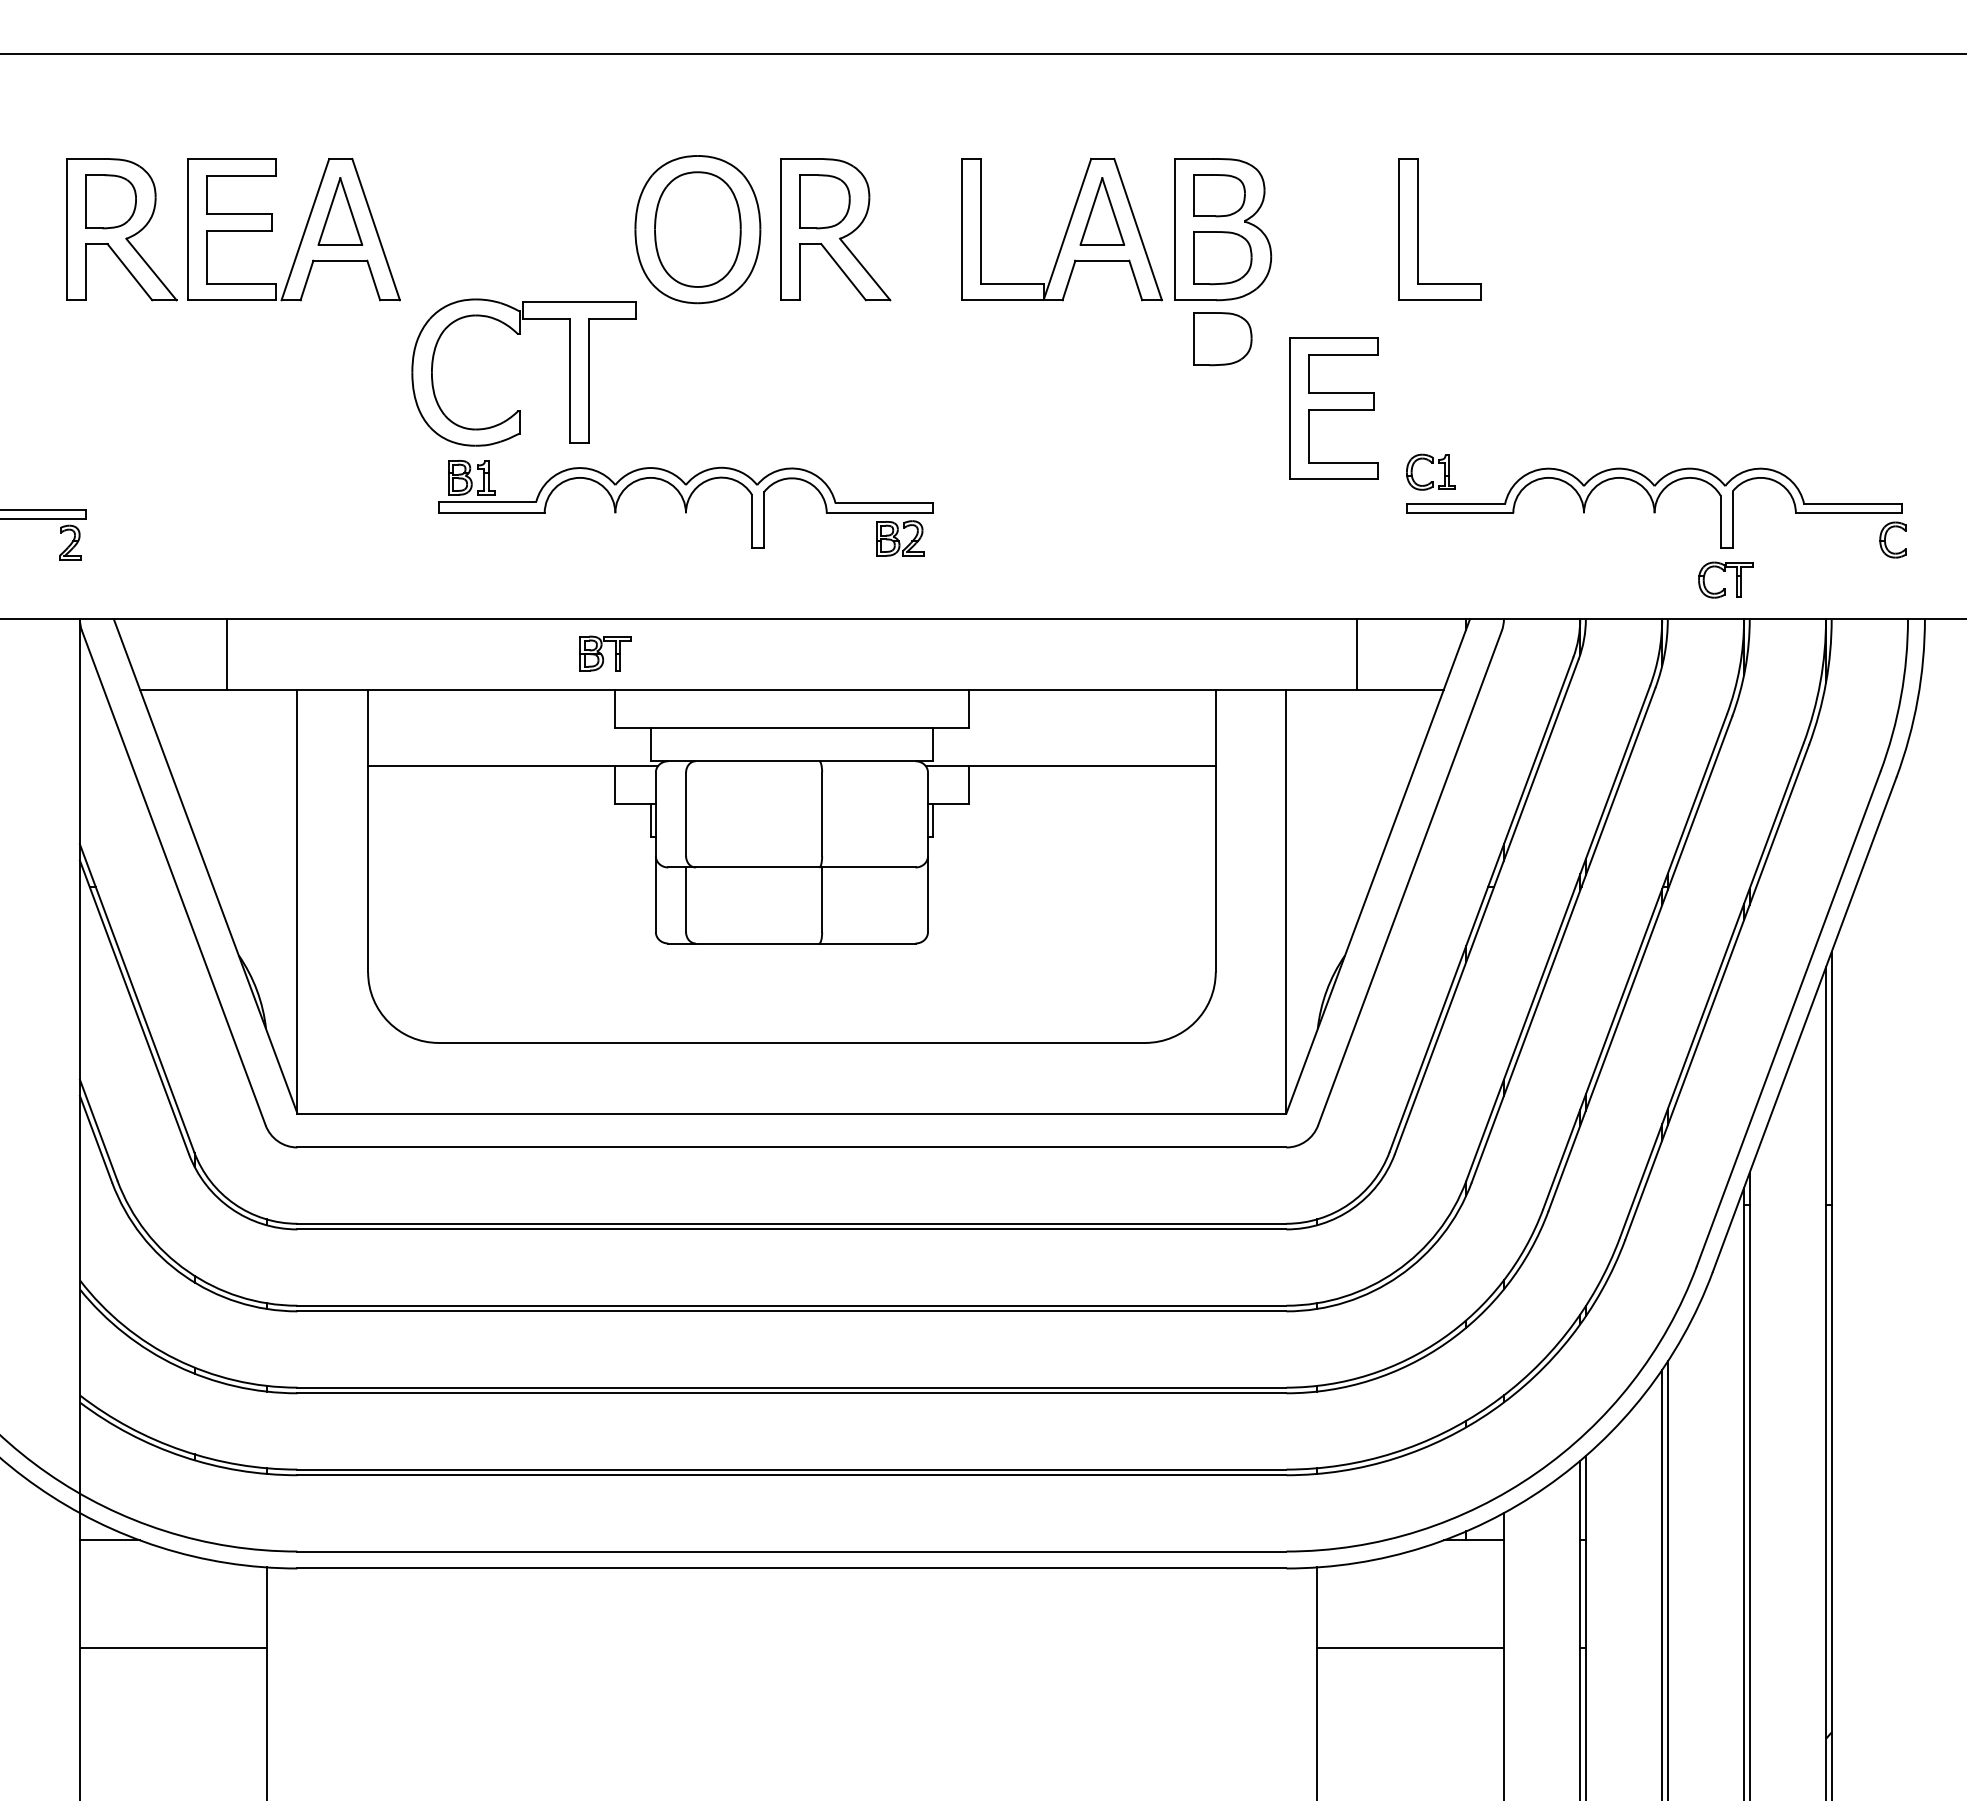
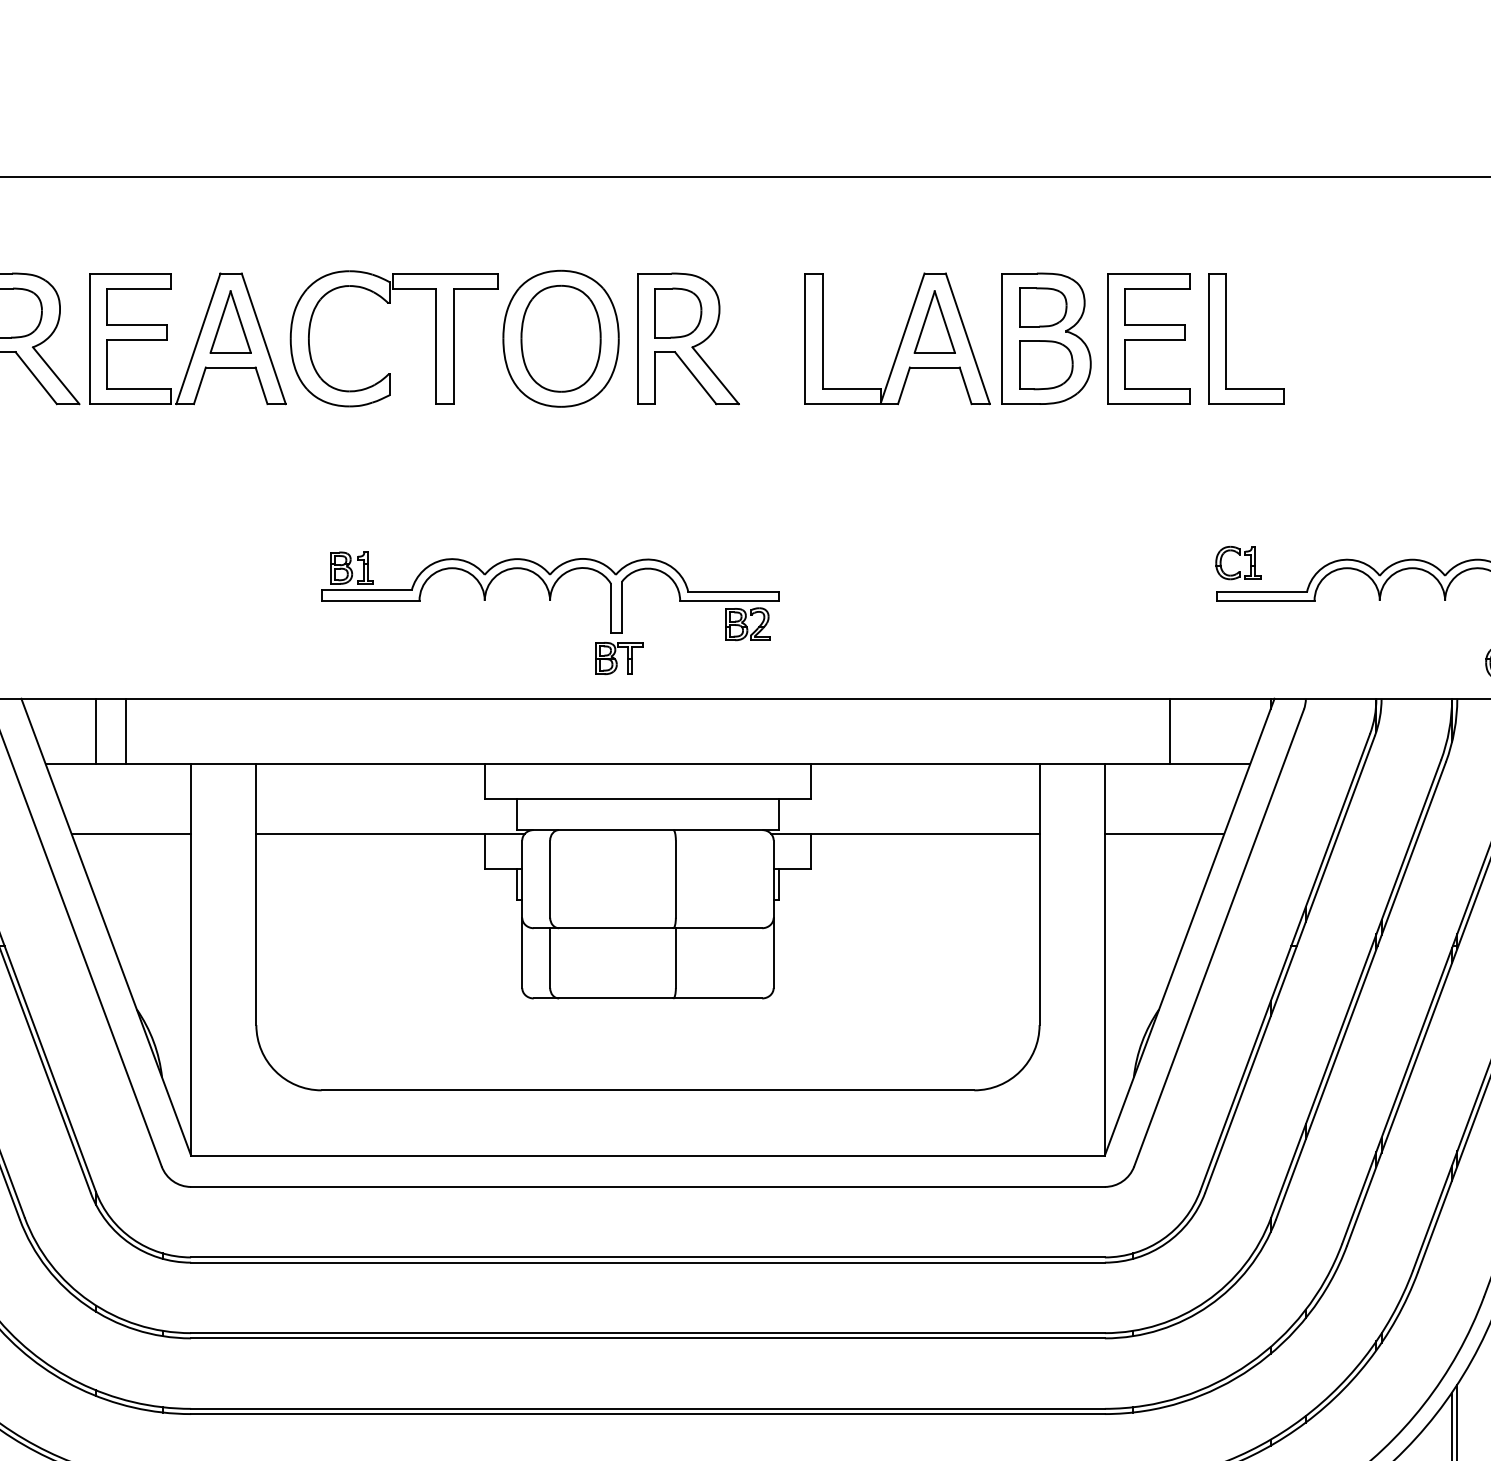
part: (520, 334) -> (390, 303), moved
part: (1222, 339) -> (1045, 440), removed
part: (1333, 408) -> (1148, 338), moved
part: (605, 653) -> (618, 658), moved
line: (194, 654) -> (95, 731), added
line: (232, 765) -> (131, 833), added
line: (1350, 765) -> (1164, 833), added

